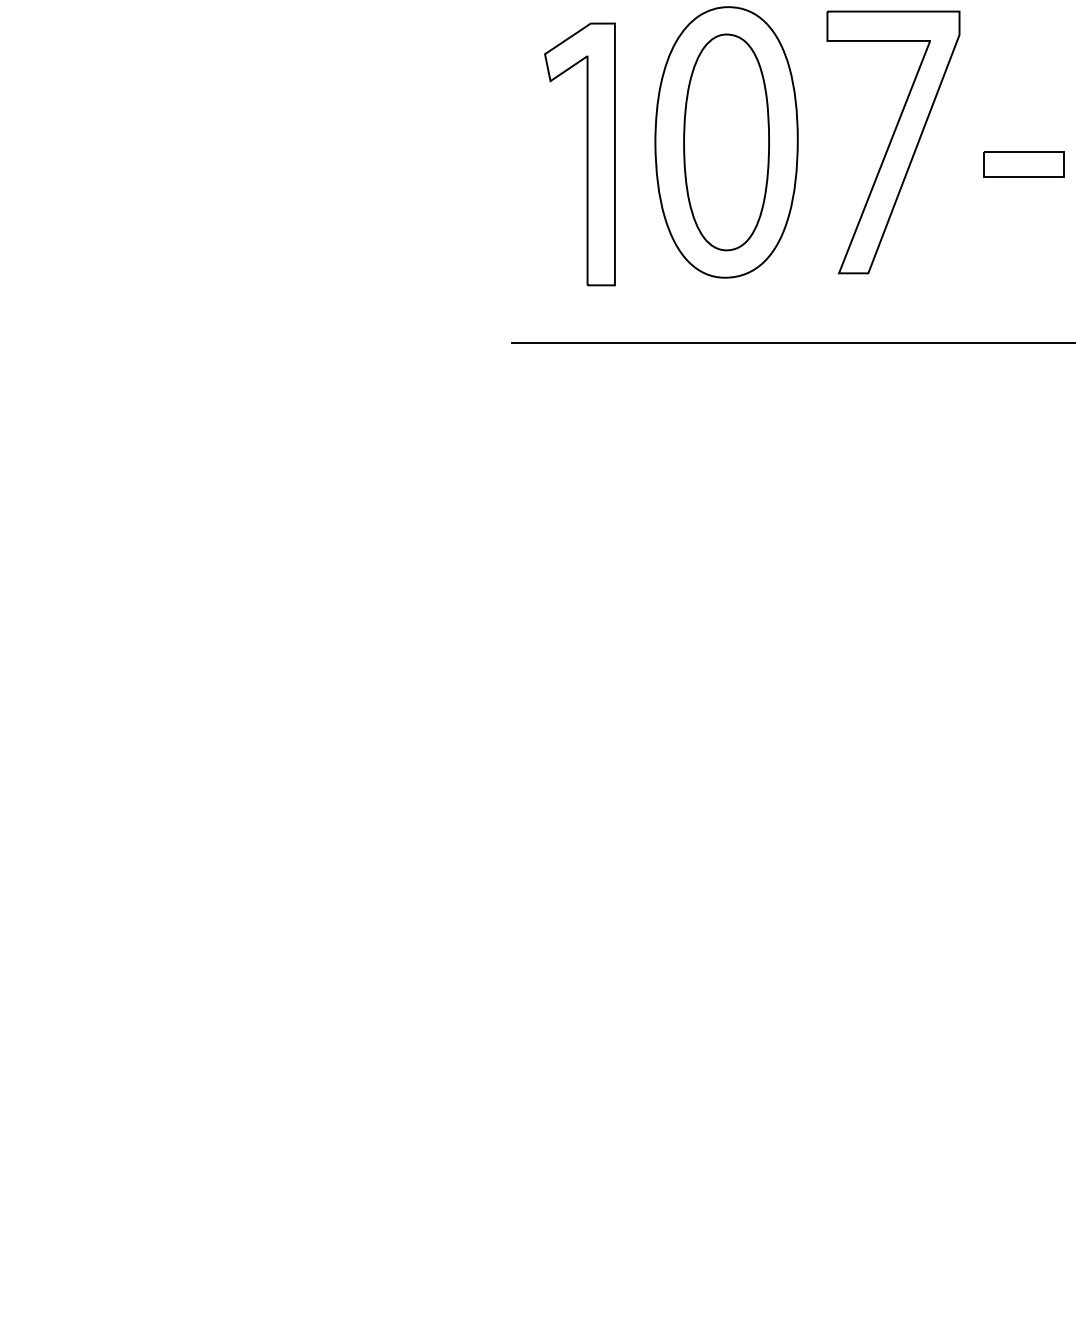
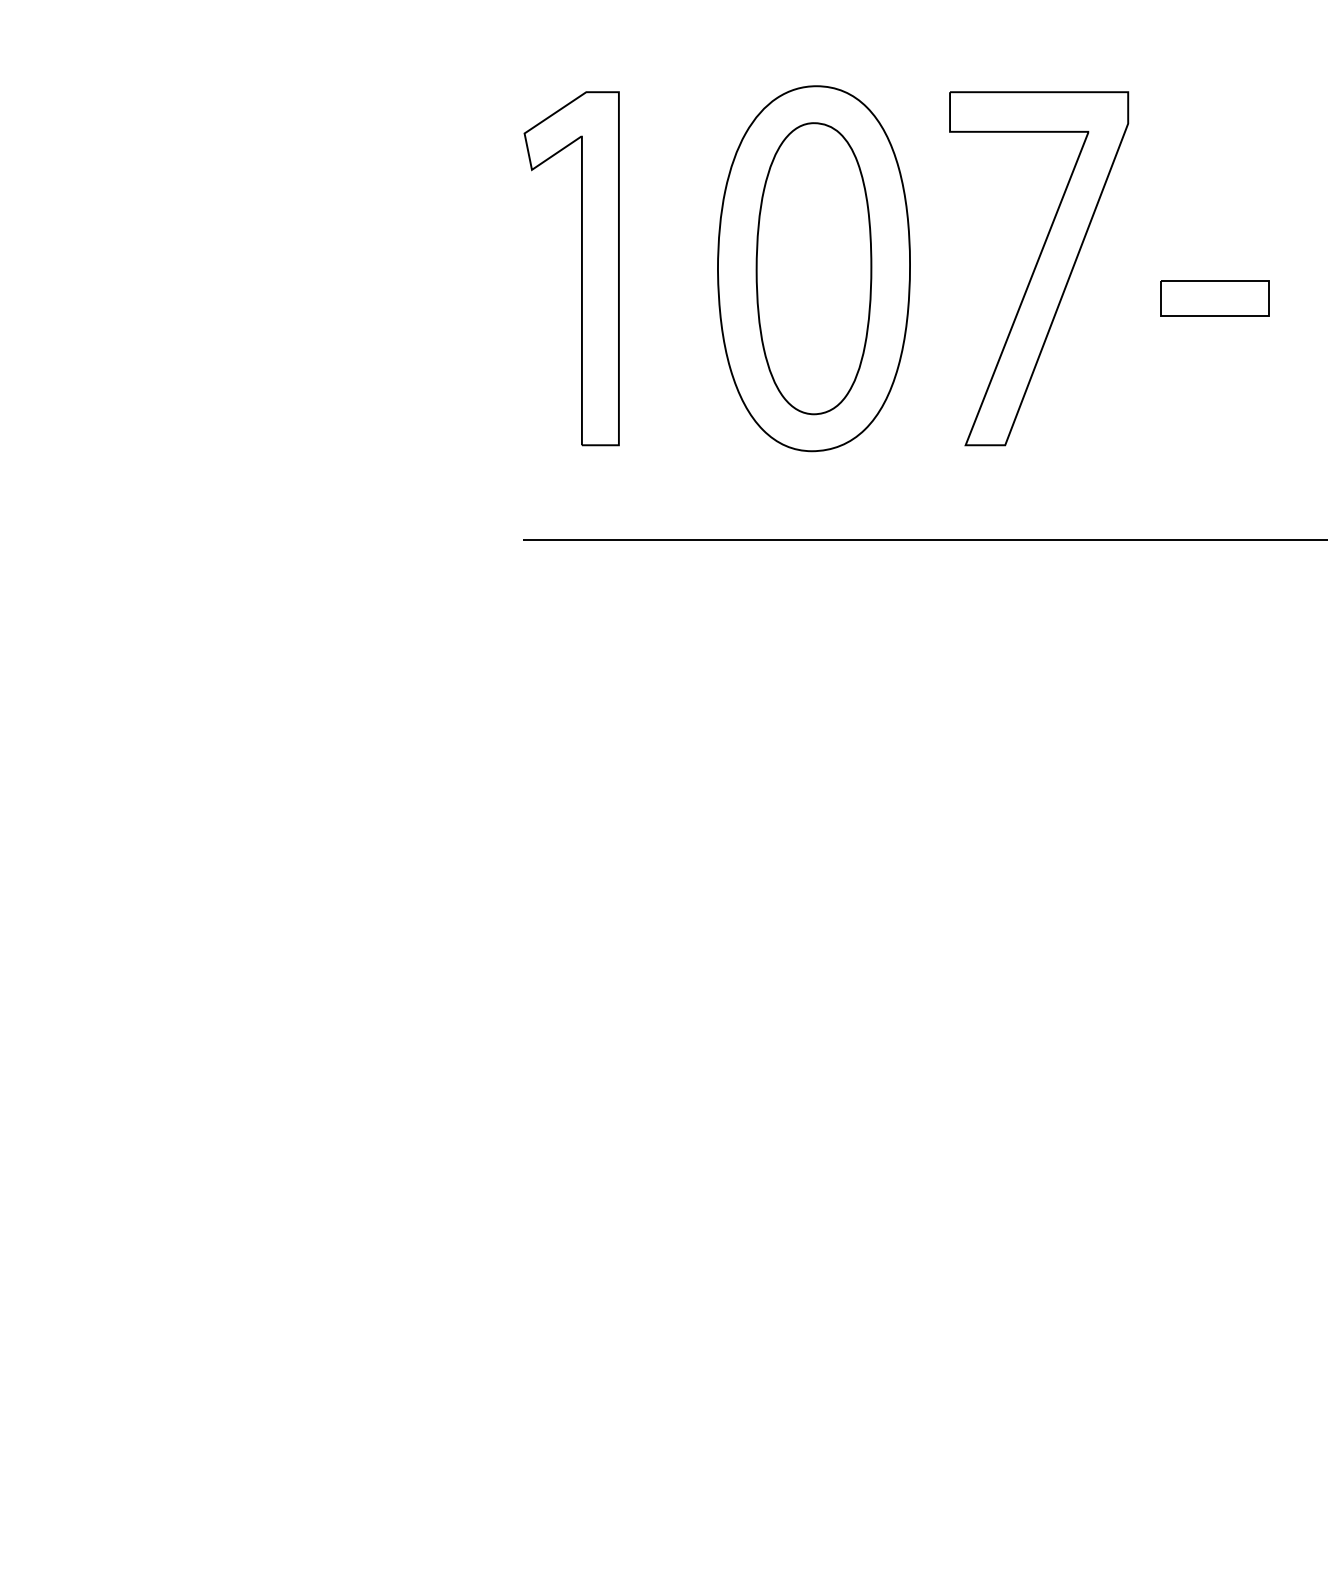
part: (586, 154) -> (580, 268), moved

